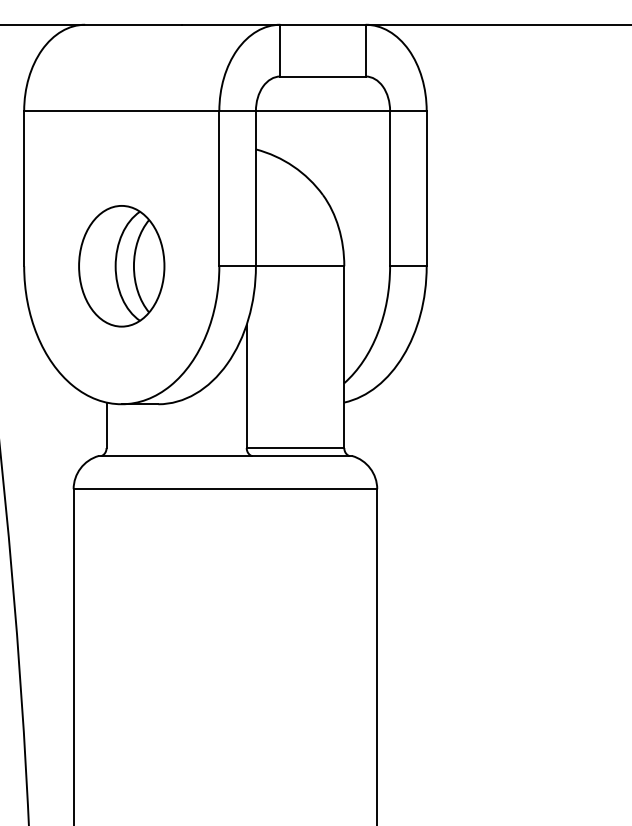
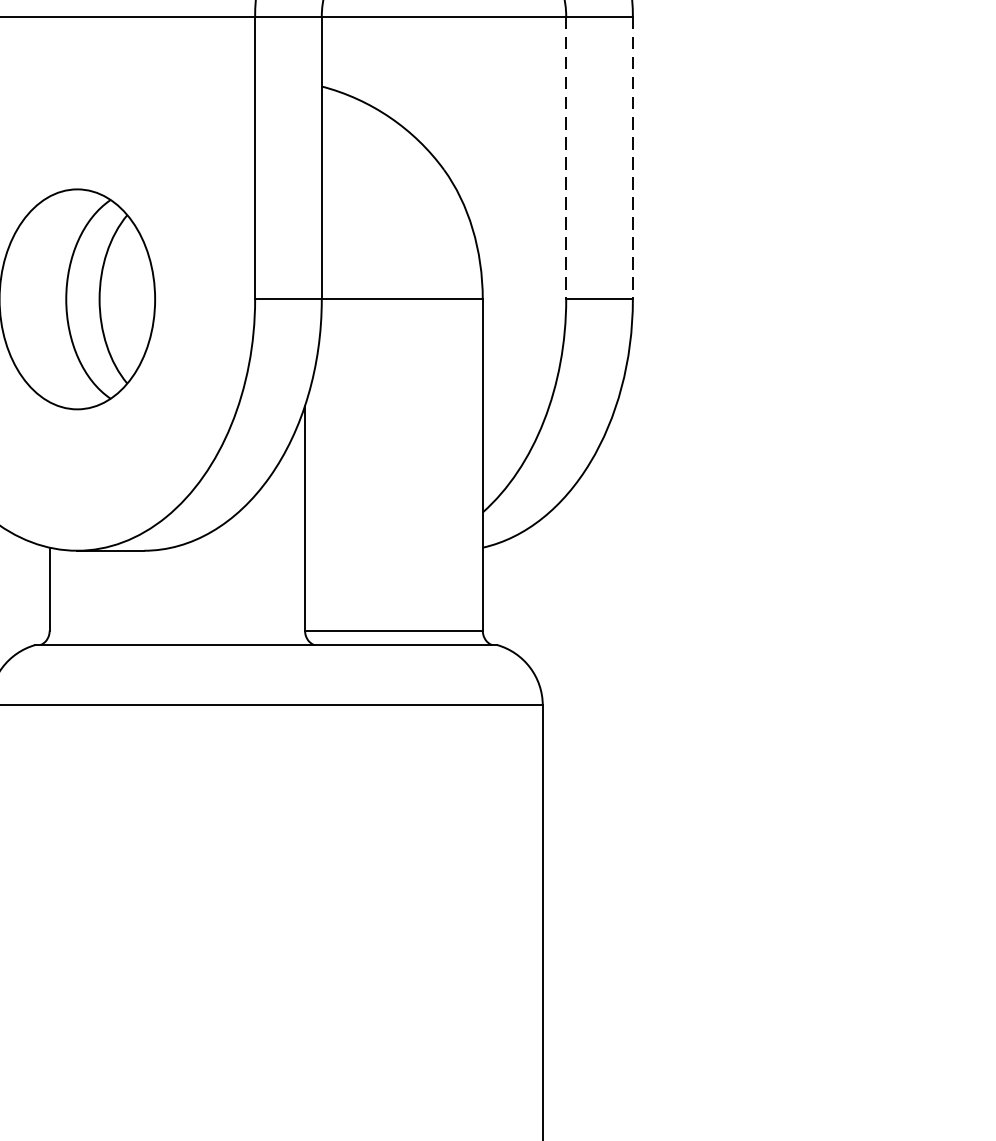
line: (390, 188) -> (566, 157), solid -> dashed
line: (426, 188) -> (632, 157), solid -> dashed

